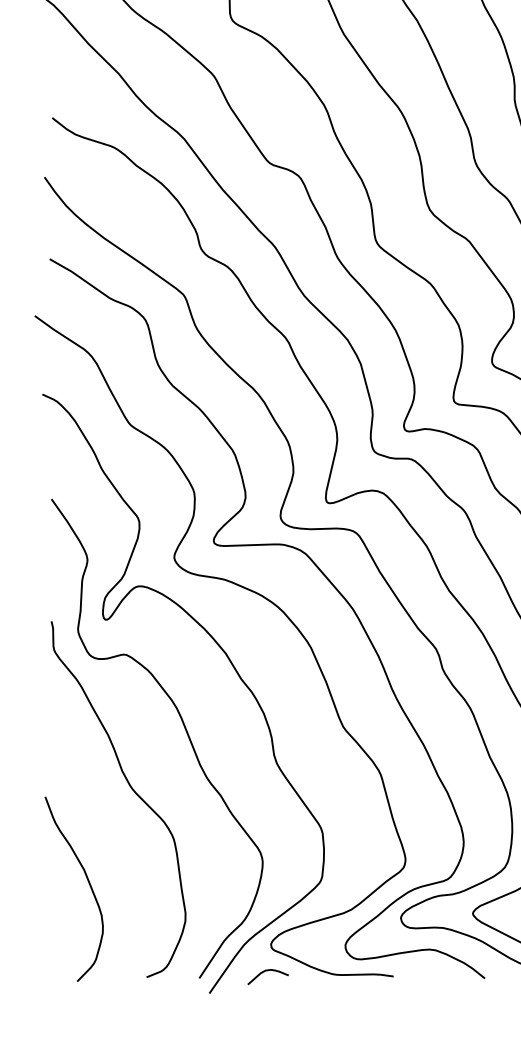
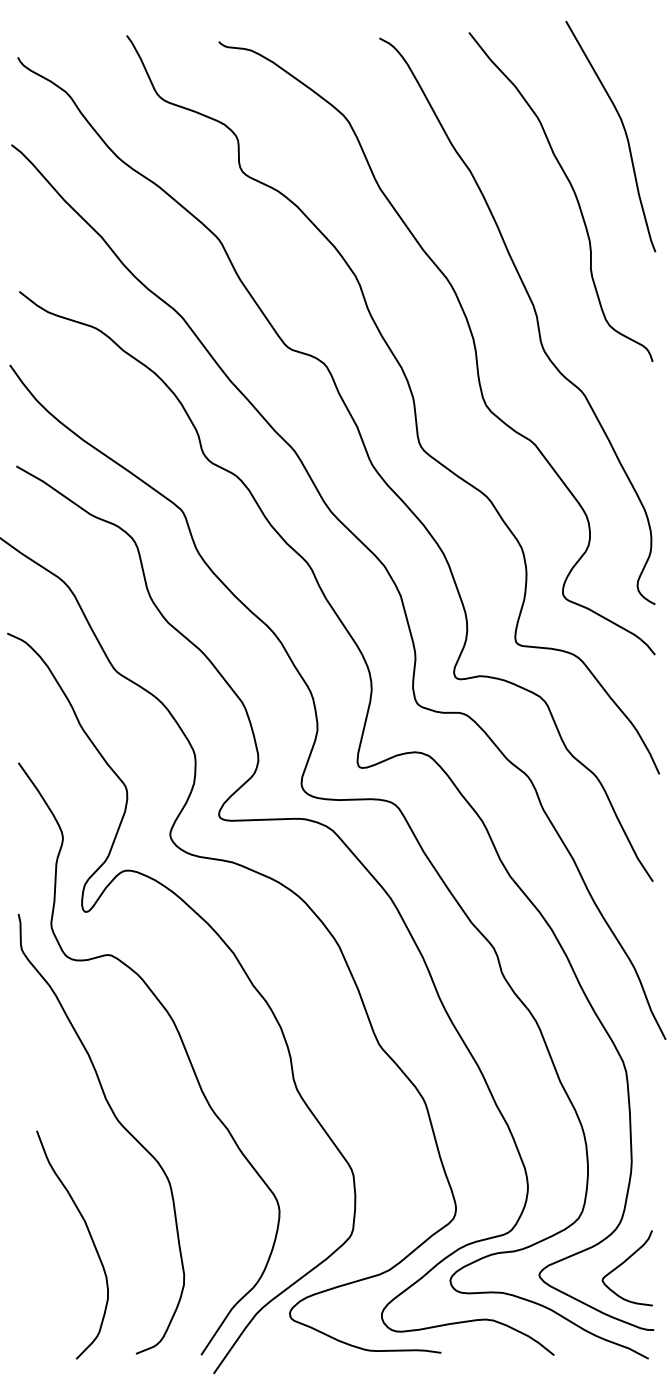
curve: (88, 883) -> (90, 1238), moved
curve: (267, 971) -> (285, 1346), removed

